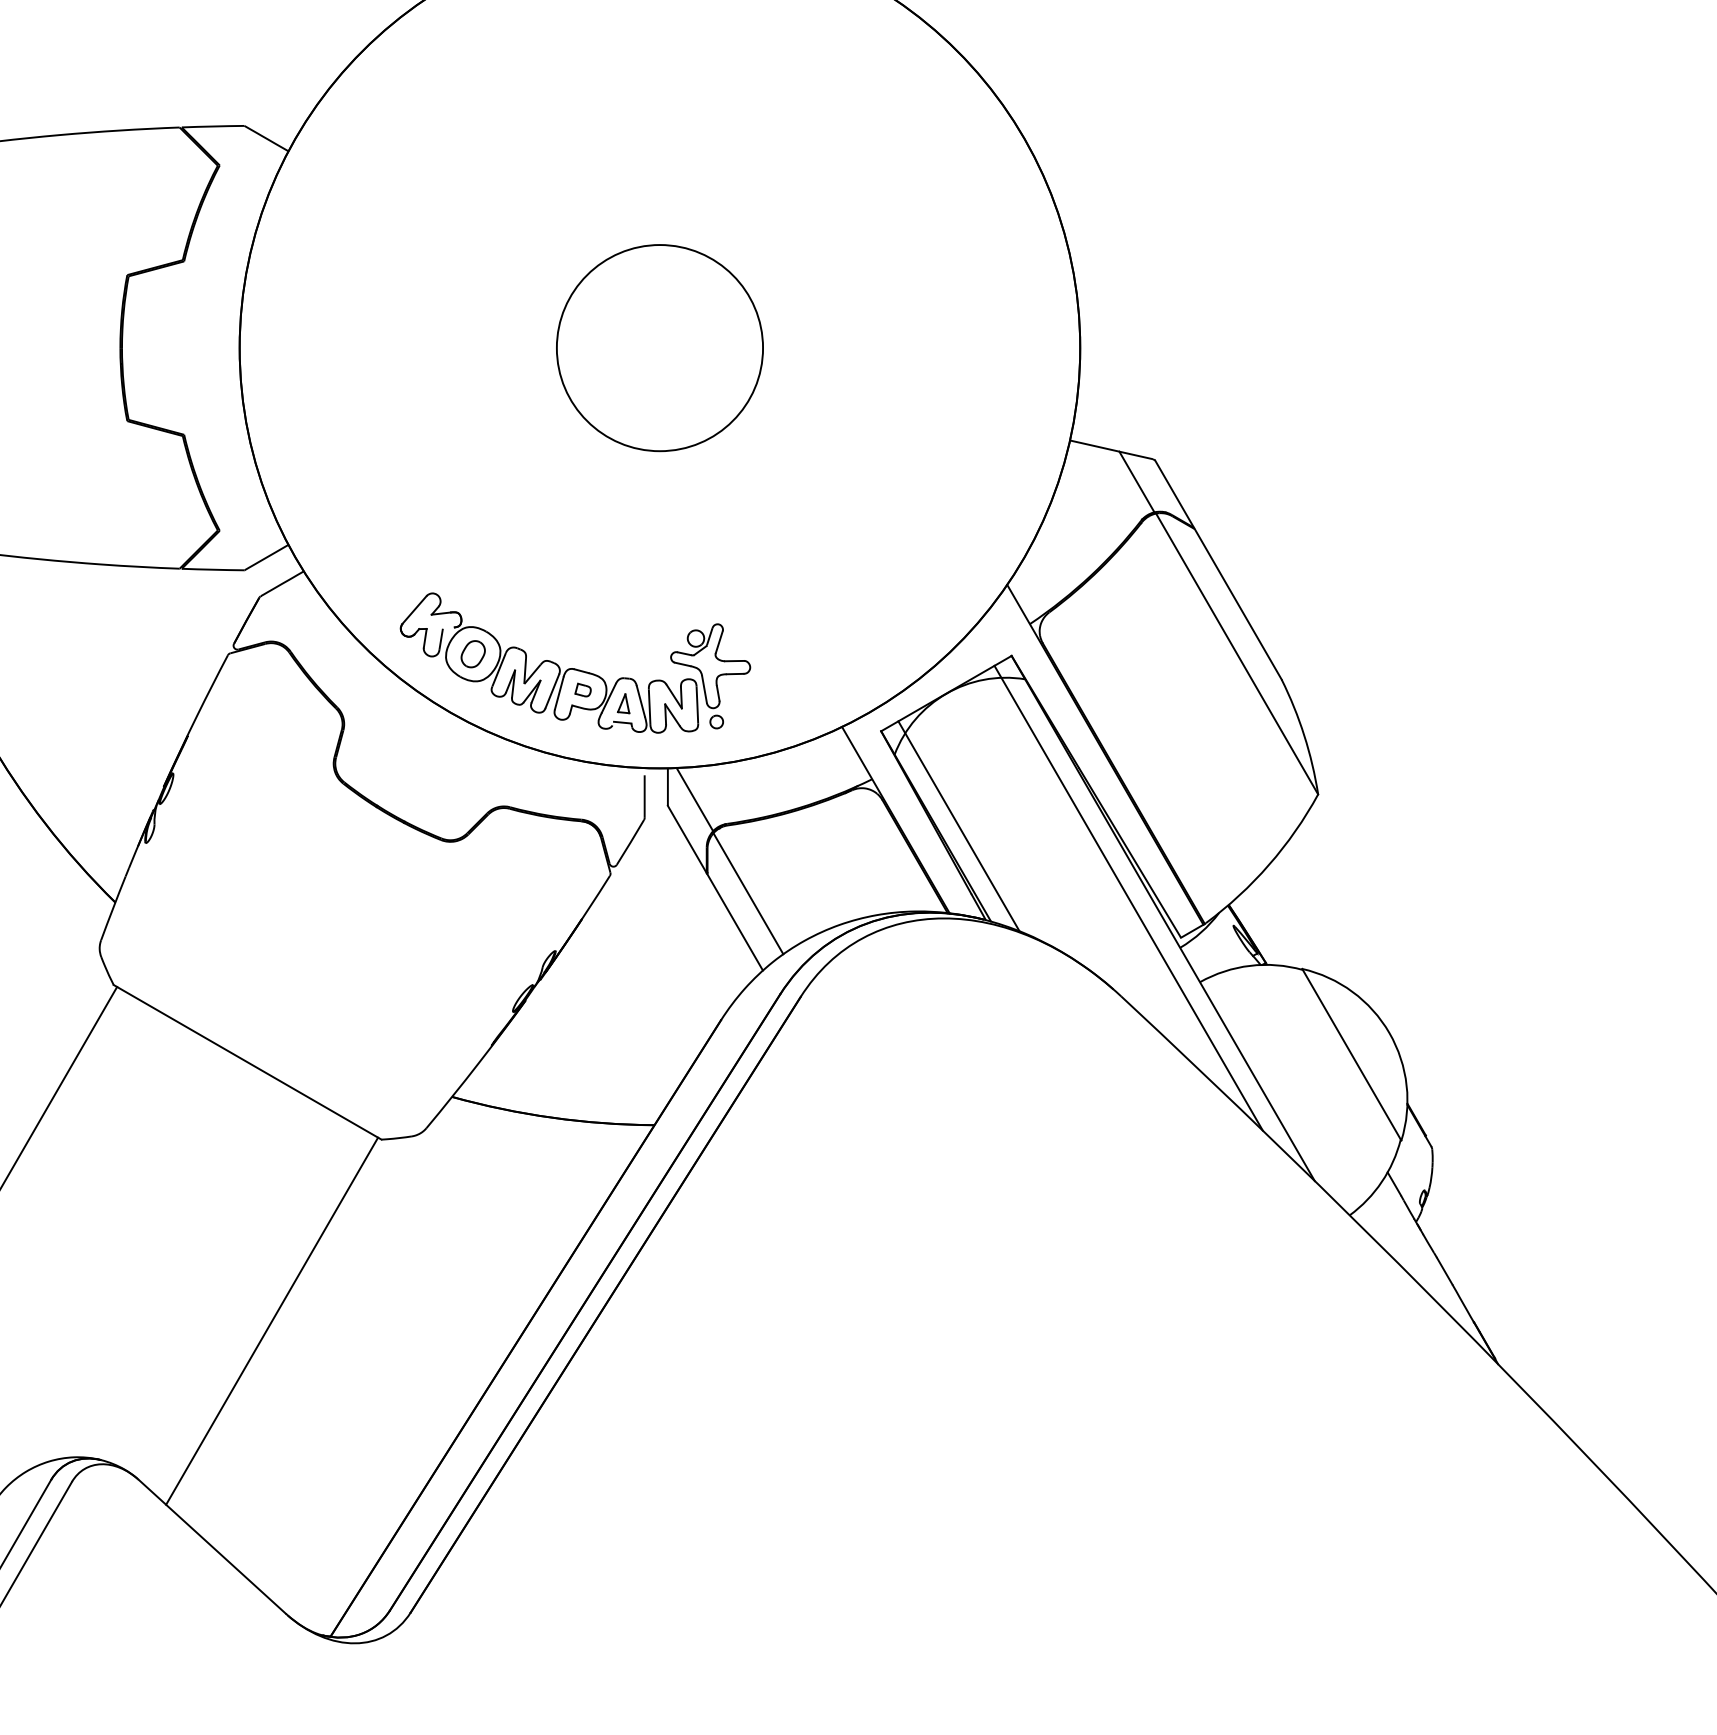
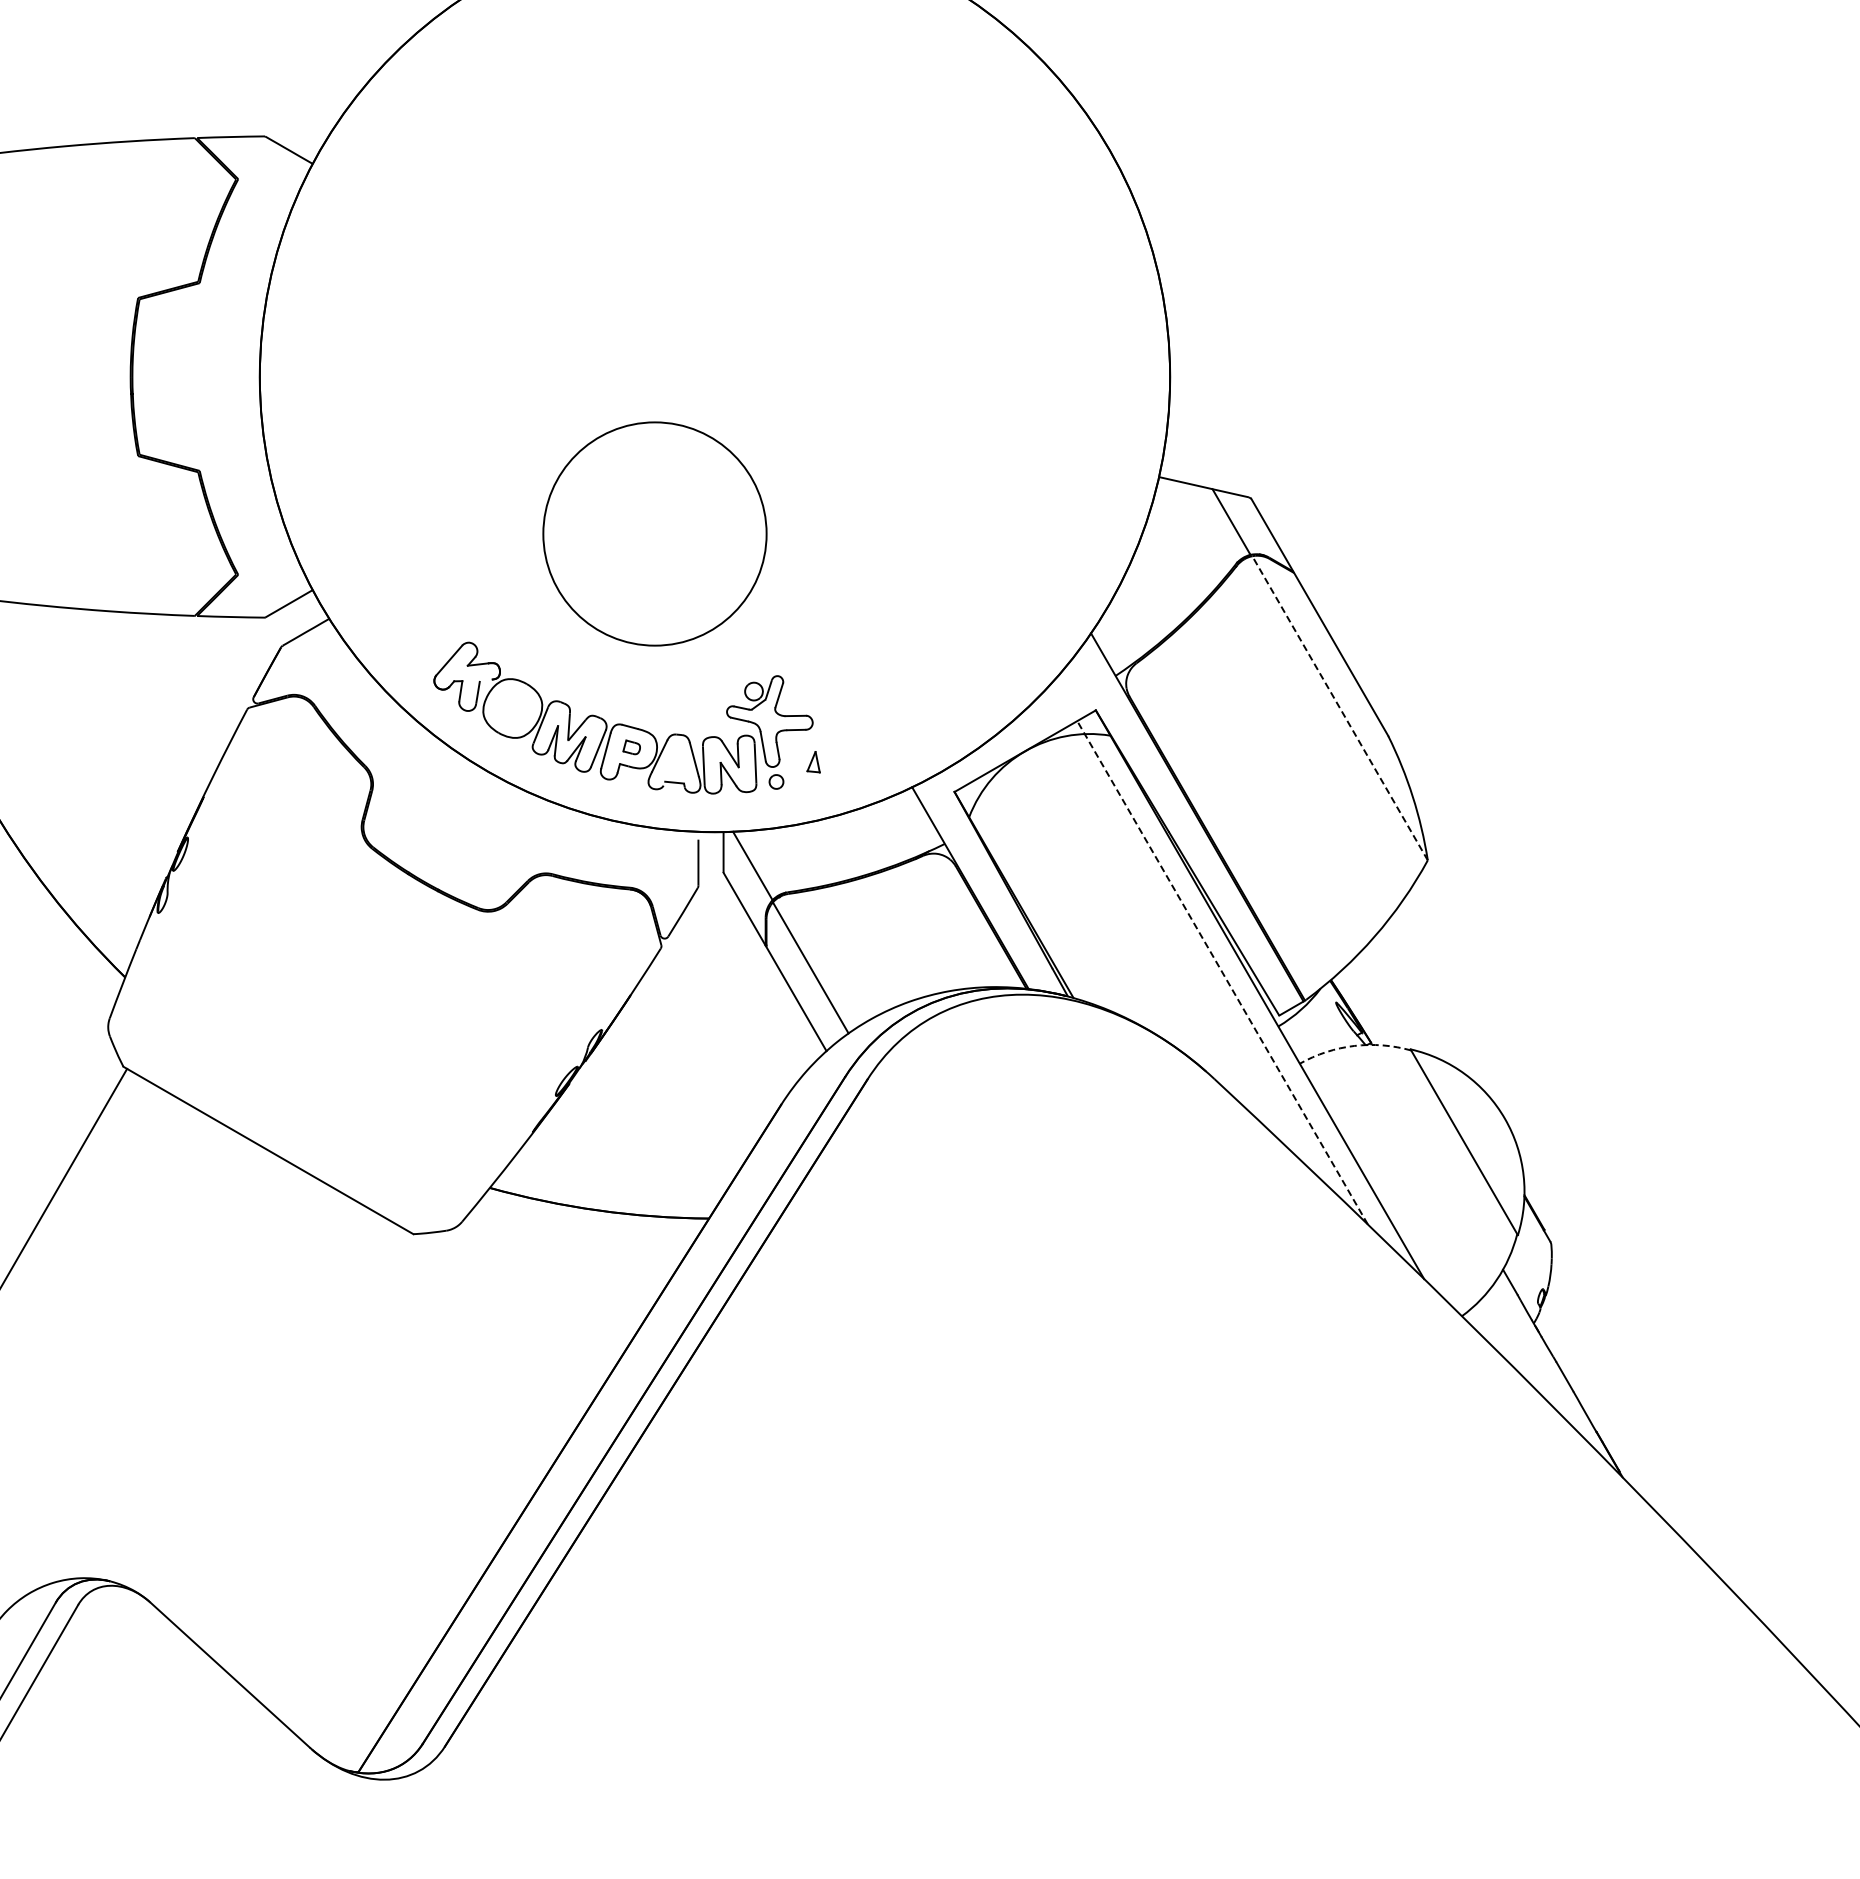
circle: (659, 347) -> (654, 533), moved
part: (472, 654) -> (512, 708), removed
line: (1237, 654) -> (1340, 708), solid -> dashed
part: (623, 704) -> (813, 762), moved
line: (958, 825) -> (1038, 894), removed
line: (1128, 897) -> (1222, 972), solid -> dashed
arc: (1250, 965) -> (1354, 1045), solid -> dashed
line: (271, 1320) -> (294, 1430), removed

